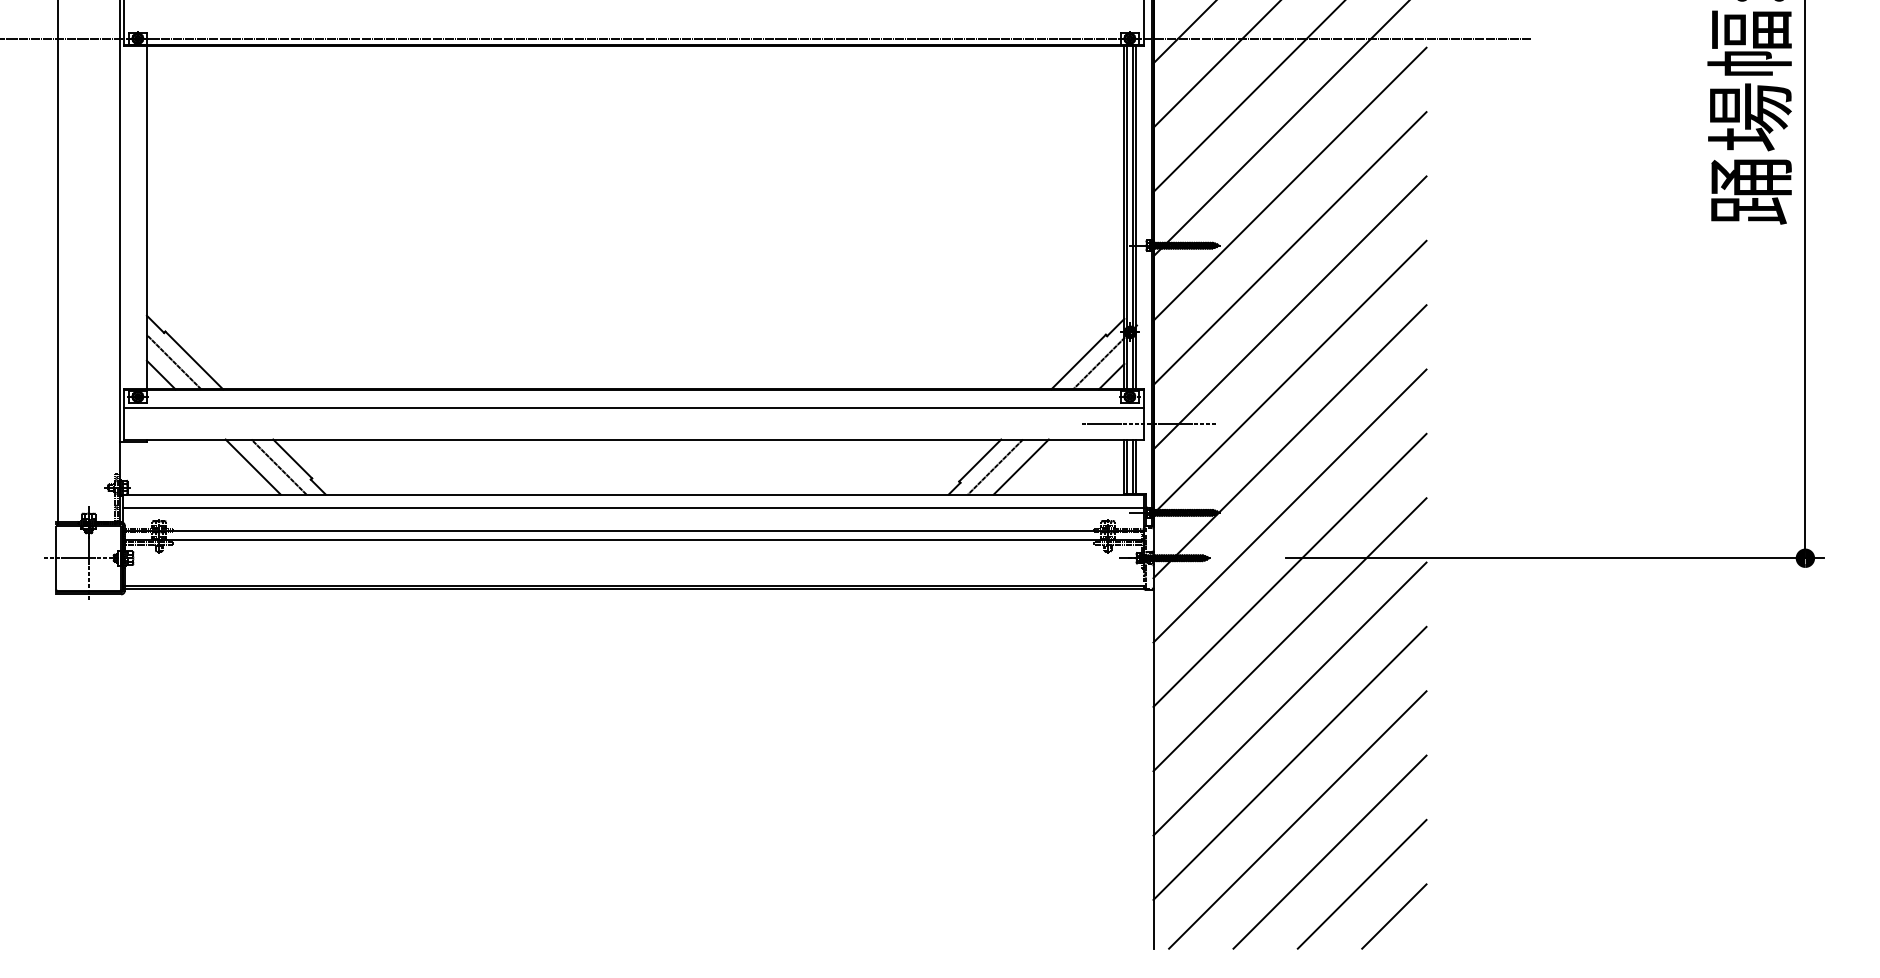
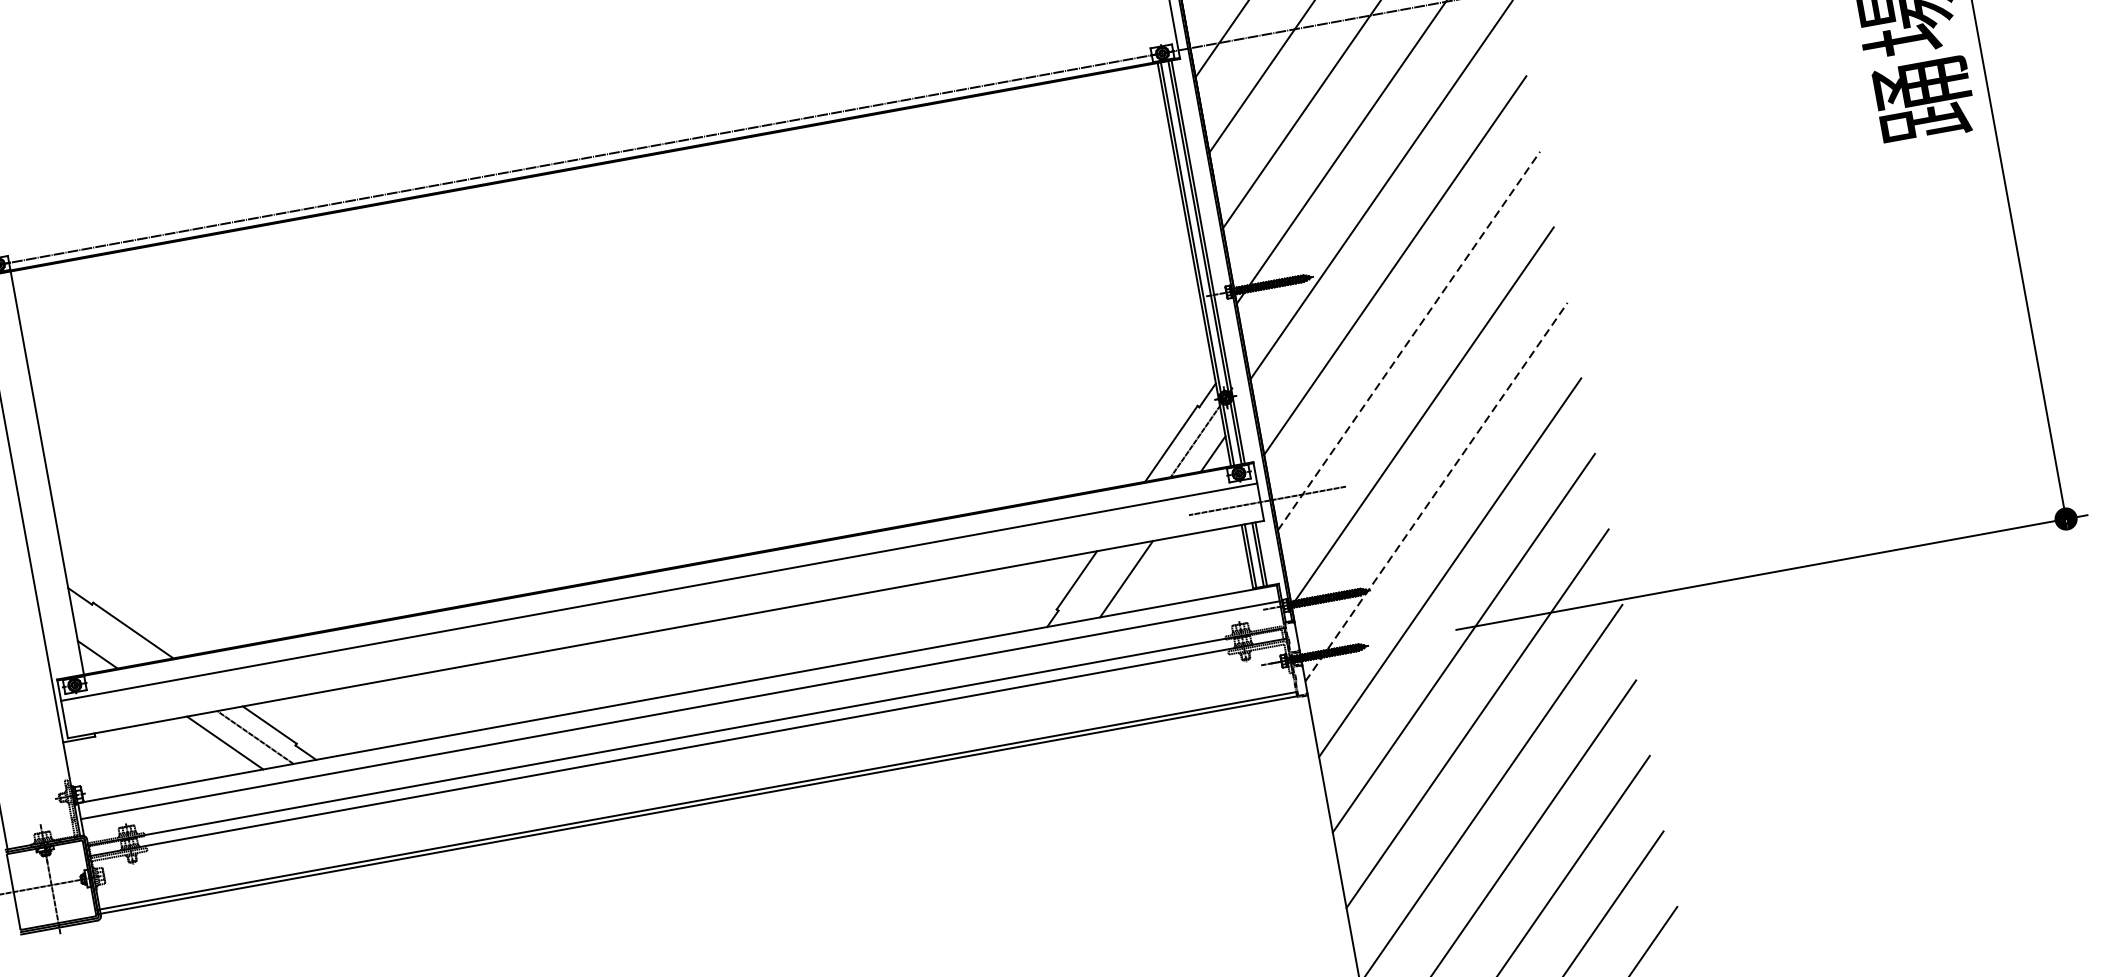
line: (1290, 312) -> (1409, 340), solid -> dashed
line: (173, 362) -> (109, 637), removed
line: (1290, 441) -> (1436, 491), solid -> dashed
line: (995, 466) -> (1096, 584), removed

